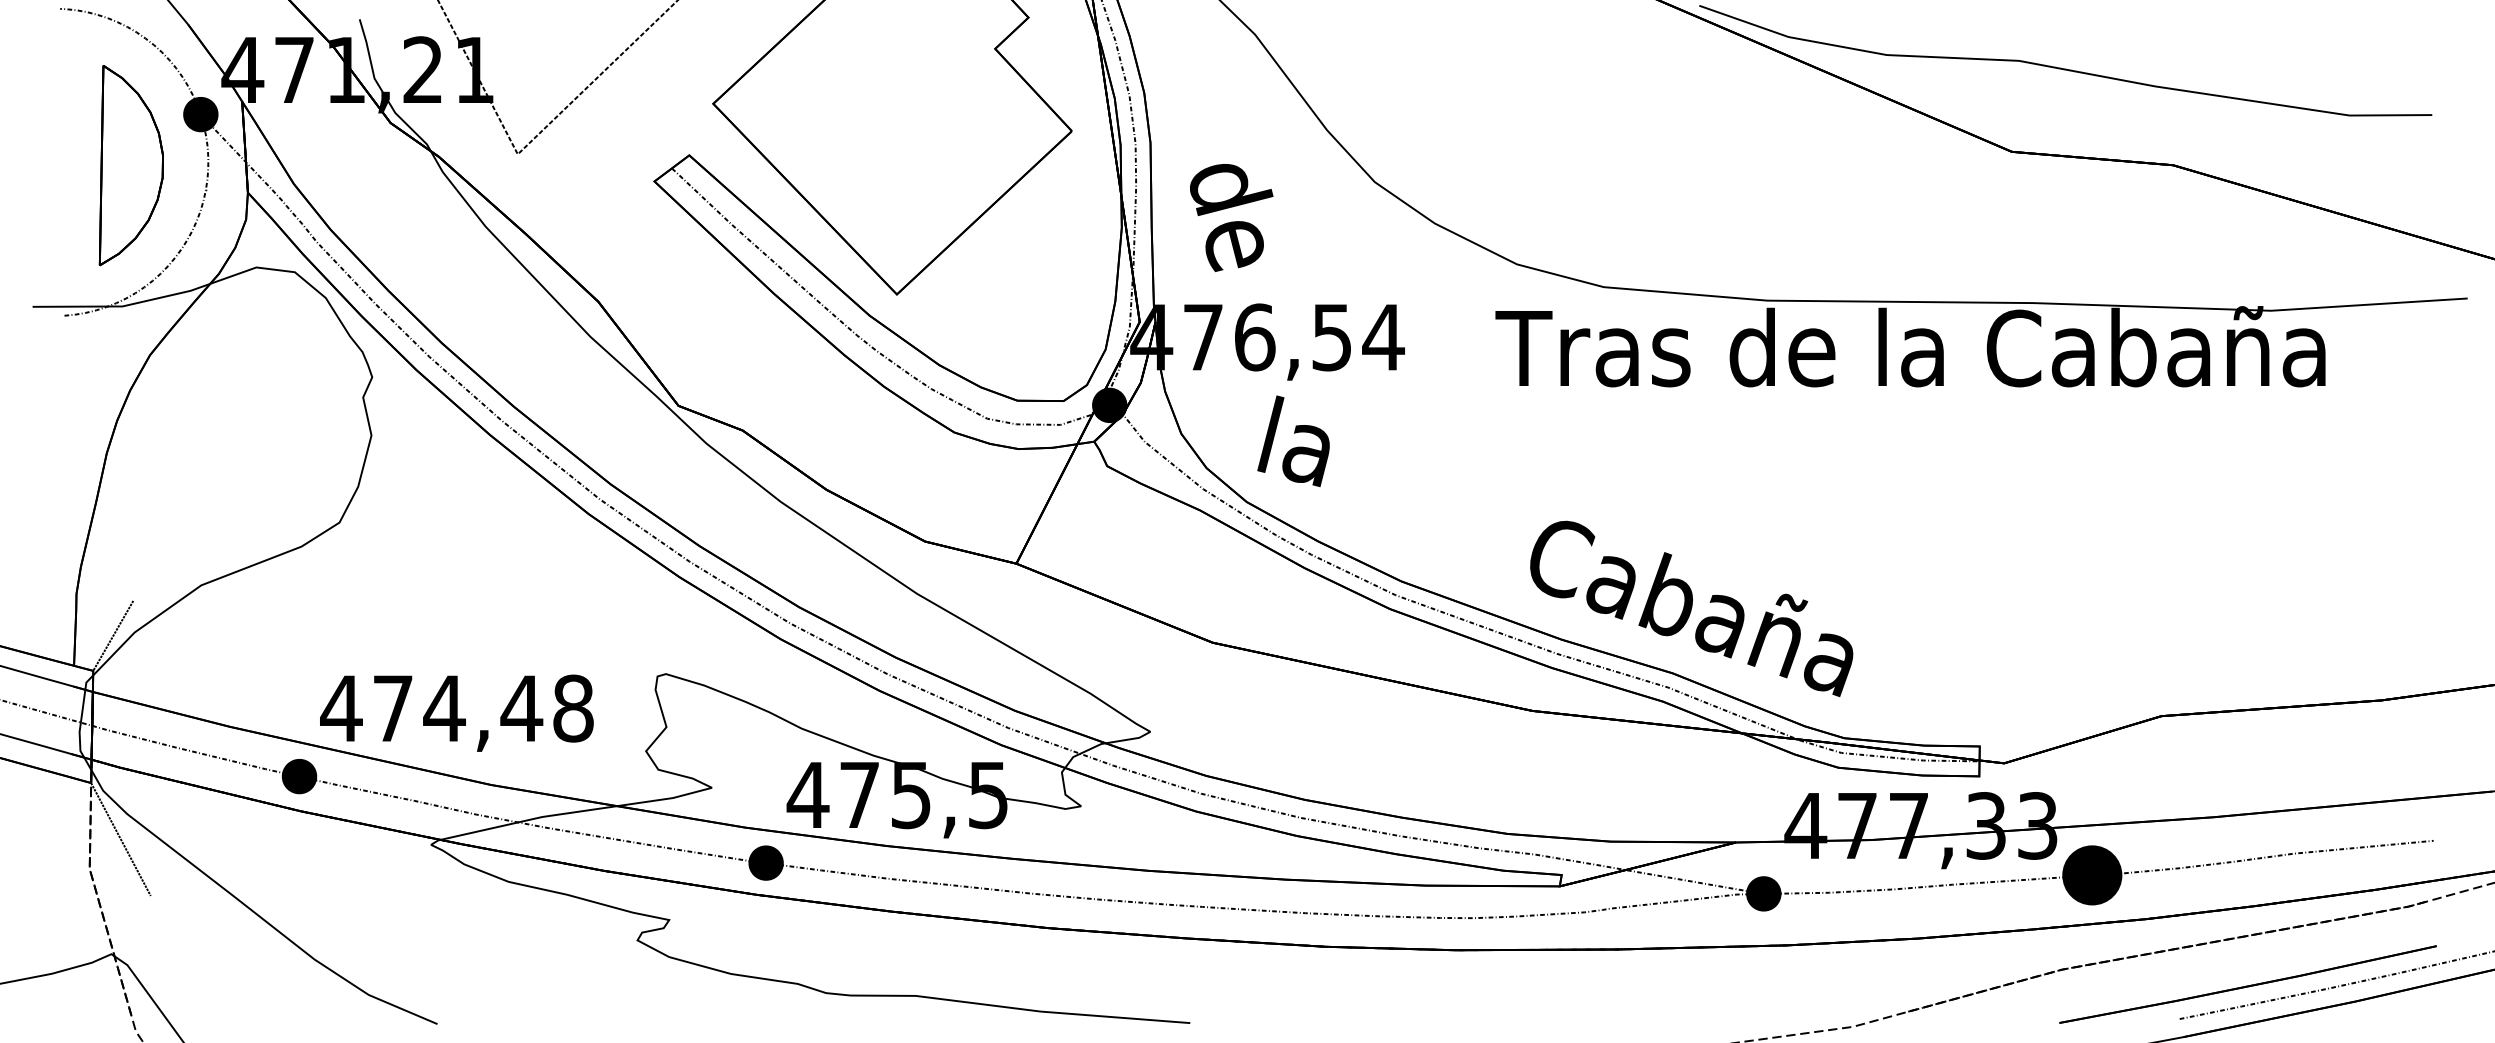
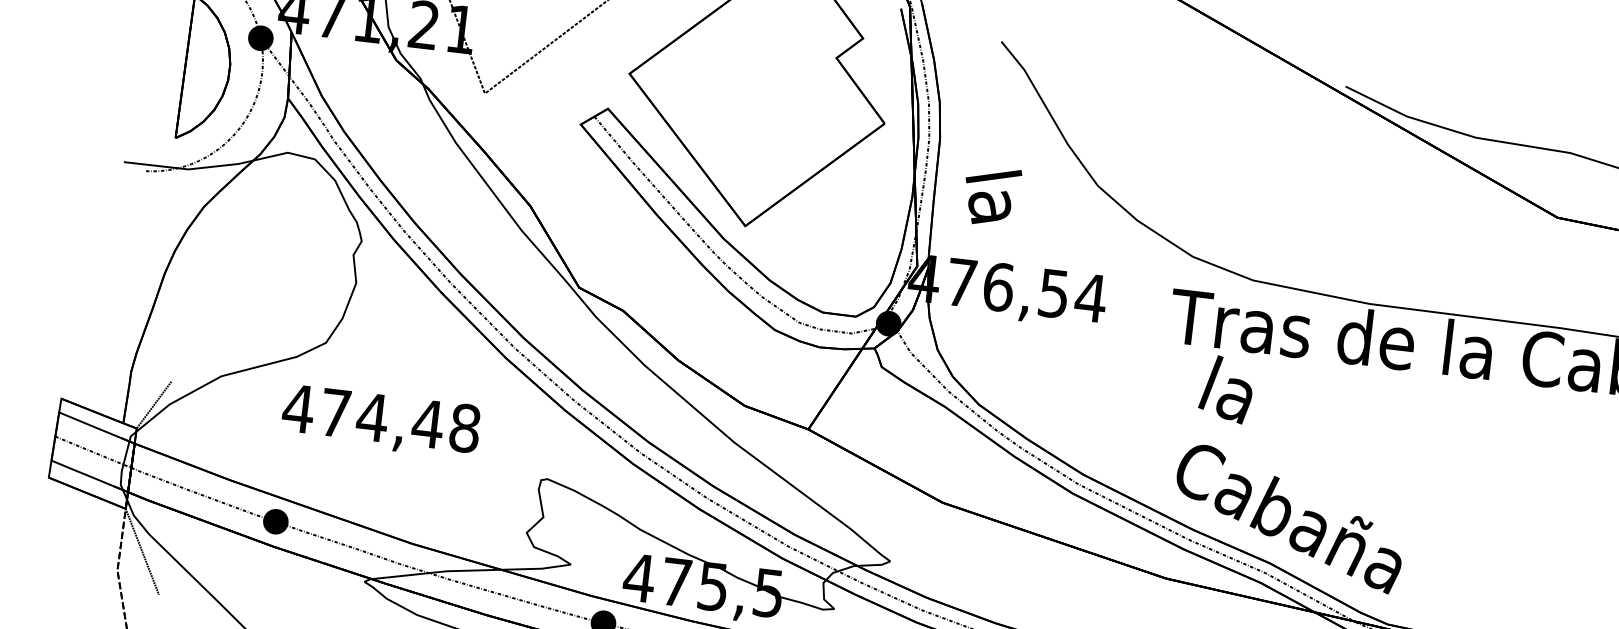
text: (1231, 218) -> (991, 199), de -> la
text: (1293, 441) -> (1226, 389), moved
text: (456, 712) -> (380, 421), moved

